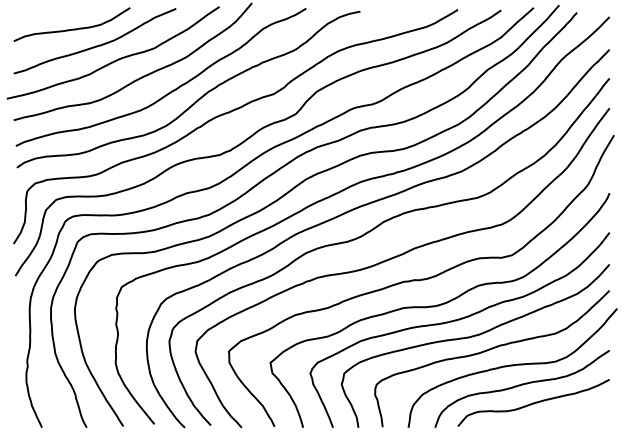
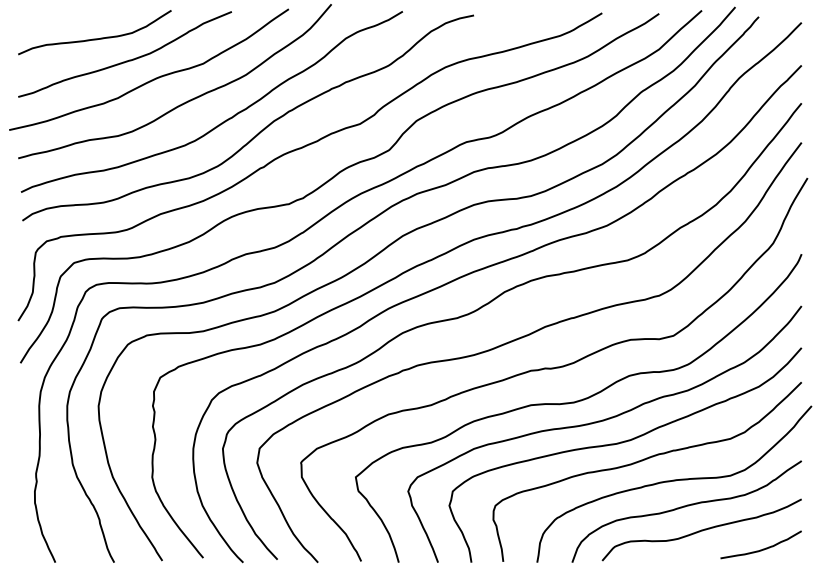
curve: (580, 416) -> (763, 547), added

